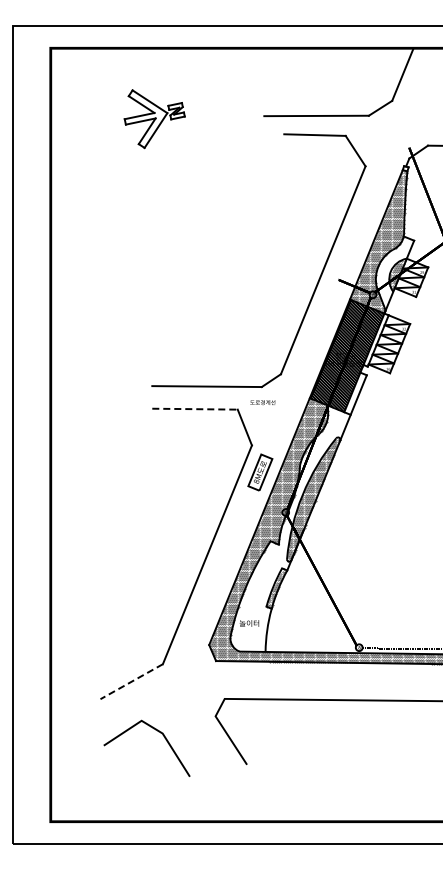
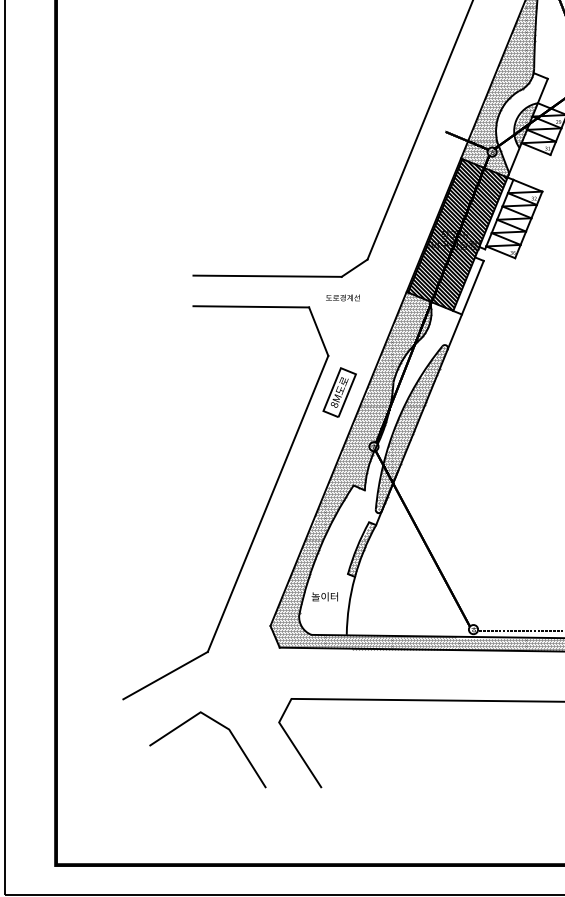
line: (195, 409) -> (251, 307), dashed -> solid
line: (131, 681) -> (165, 675), dashed -> solid
line: (158, 732) -> (223, 728), moved

